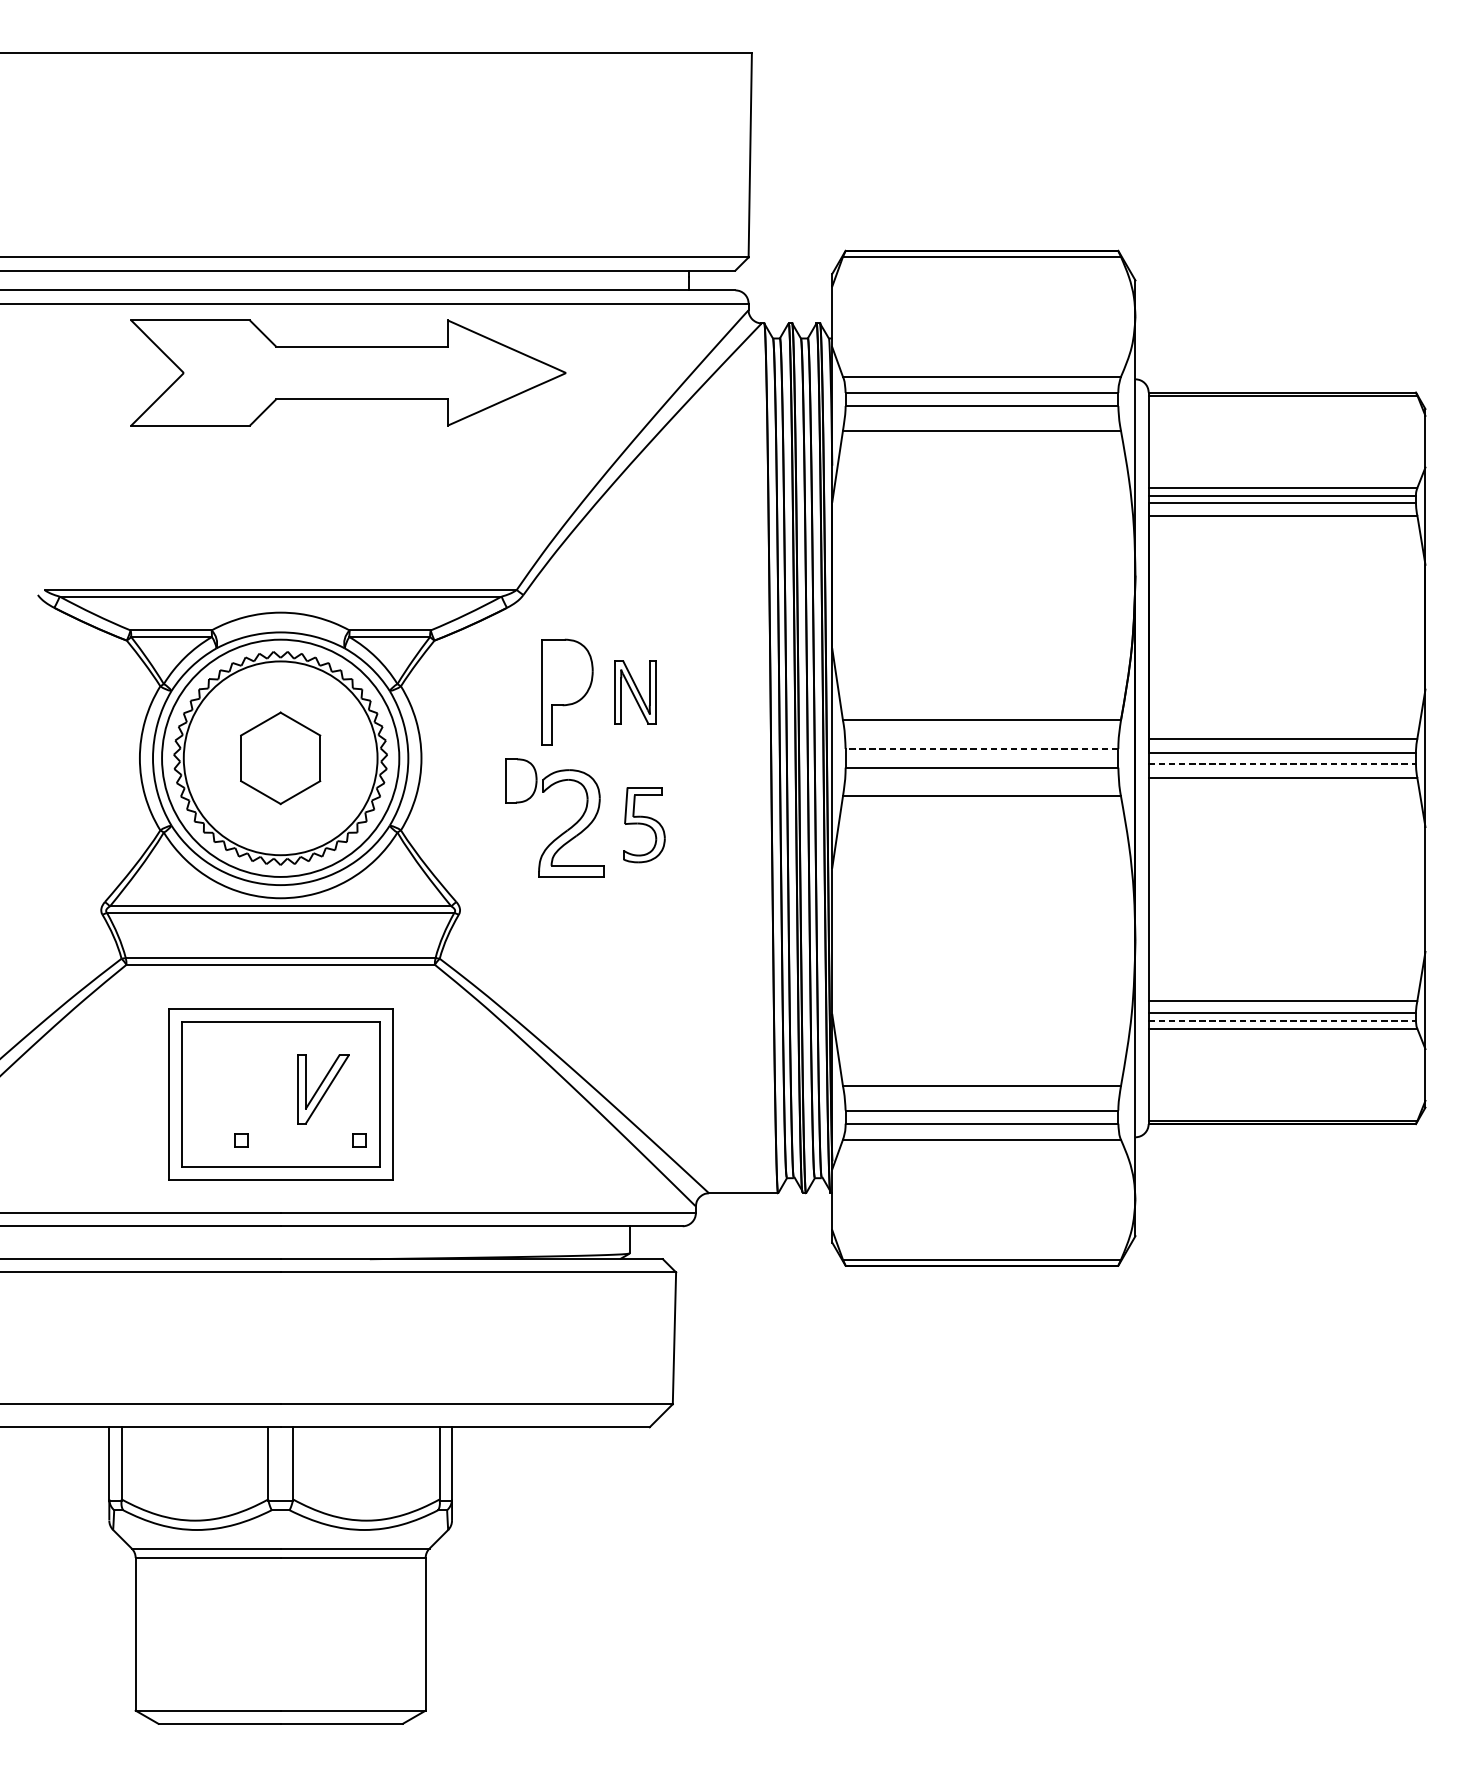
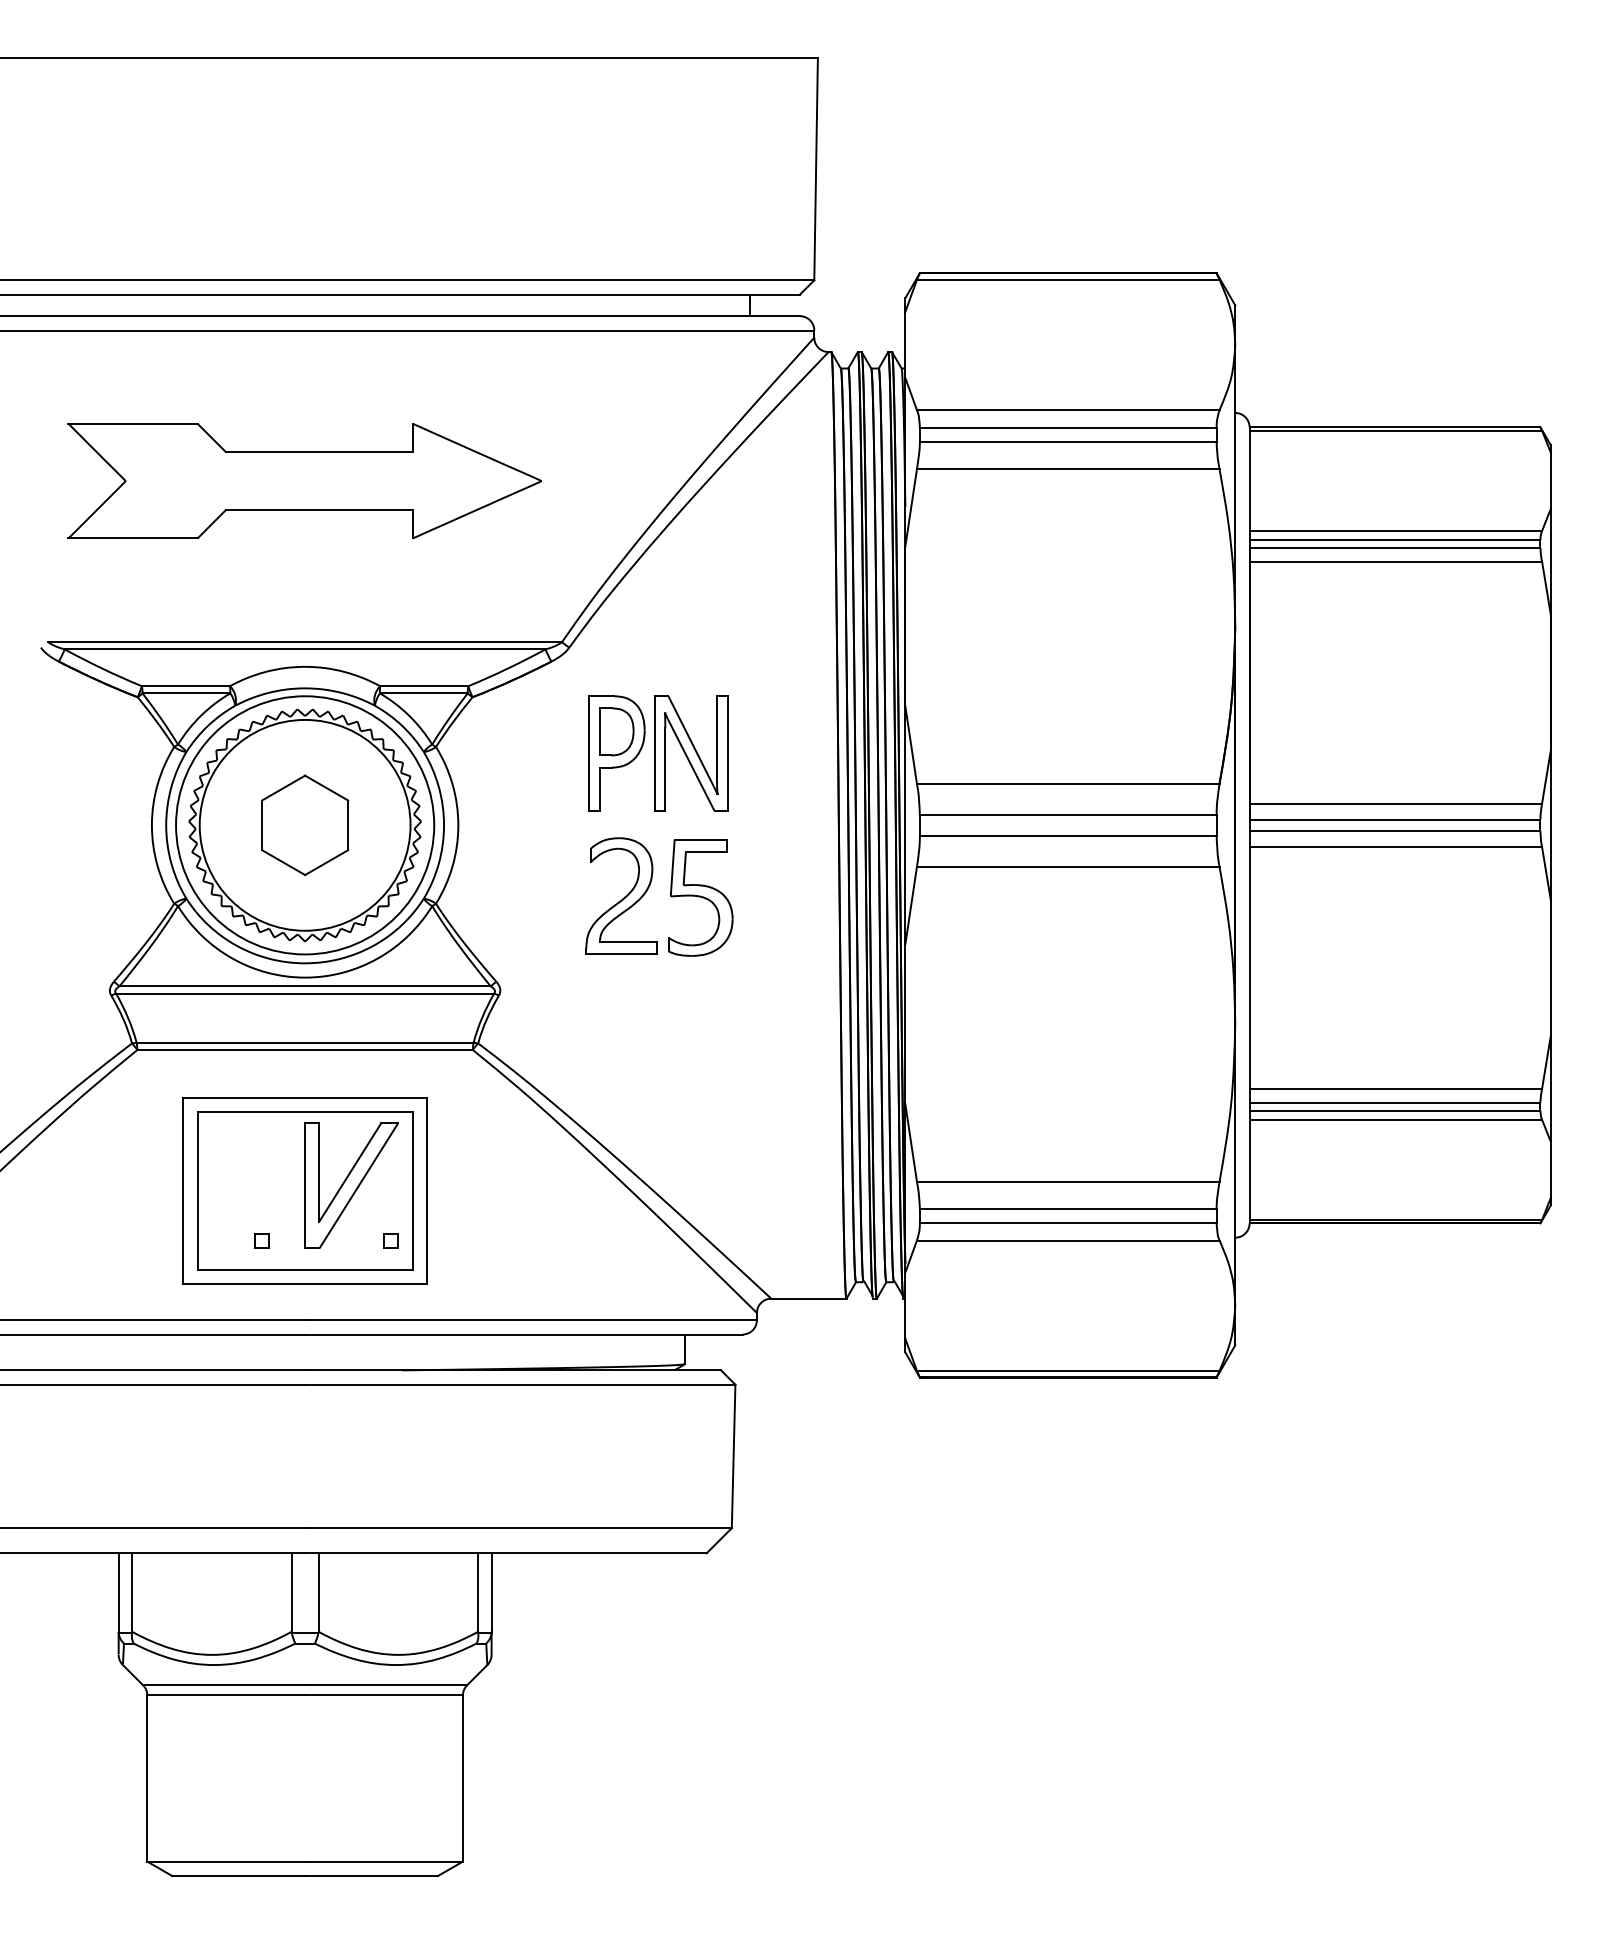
part: (348, 373) -> (304, 481), moved
part: (635, 692) -> (691, 753), size x1.67
line: (981, 749) -> (1067, 815), dashed -> solid
line: (1282, 763) -> (1395, 831), dashed -> solid
part: (520, 780) -> (616, 731), moved
part: (644, 824) -> (700, 897), size x1.43
line: (1282, 1020) -> (1395, 1110), dashed -> solid
part: (323, 1089) -> (351, 1185), size x1.67

